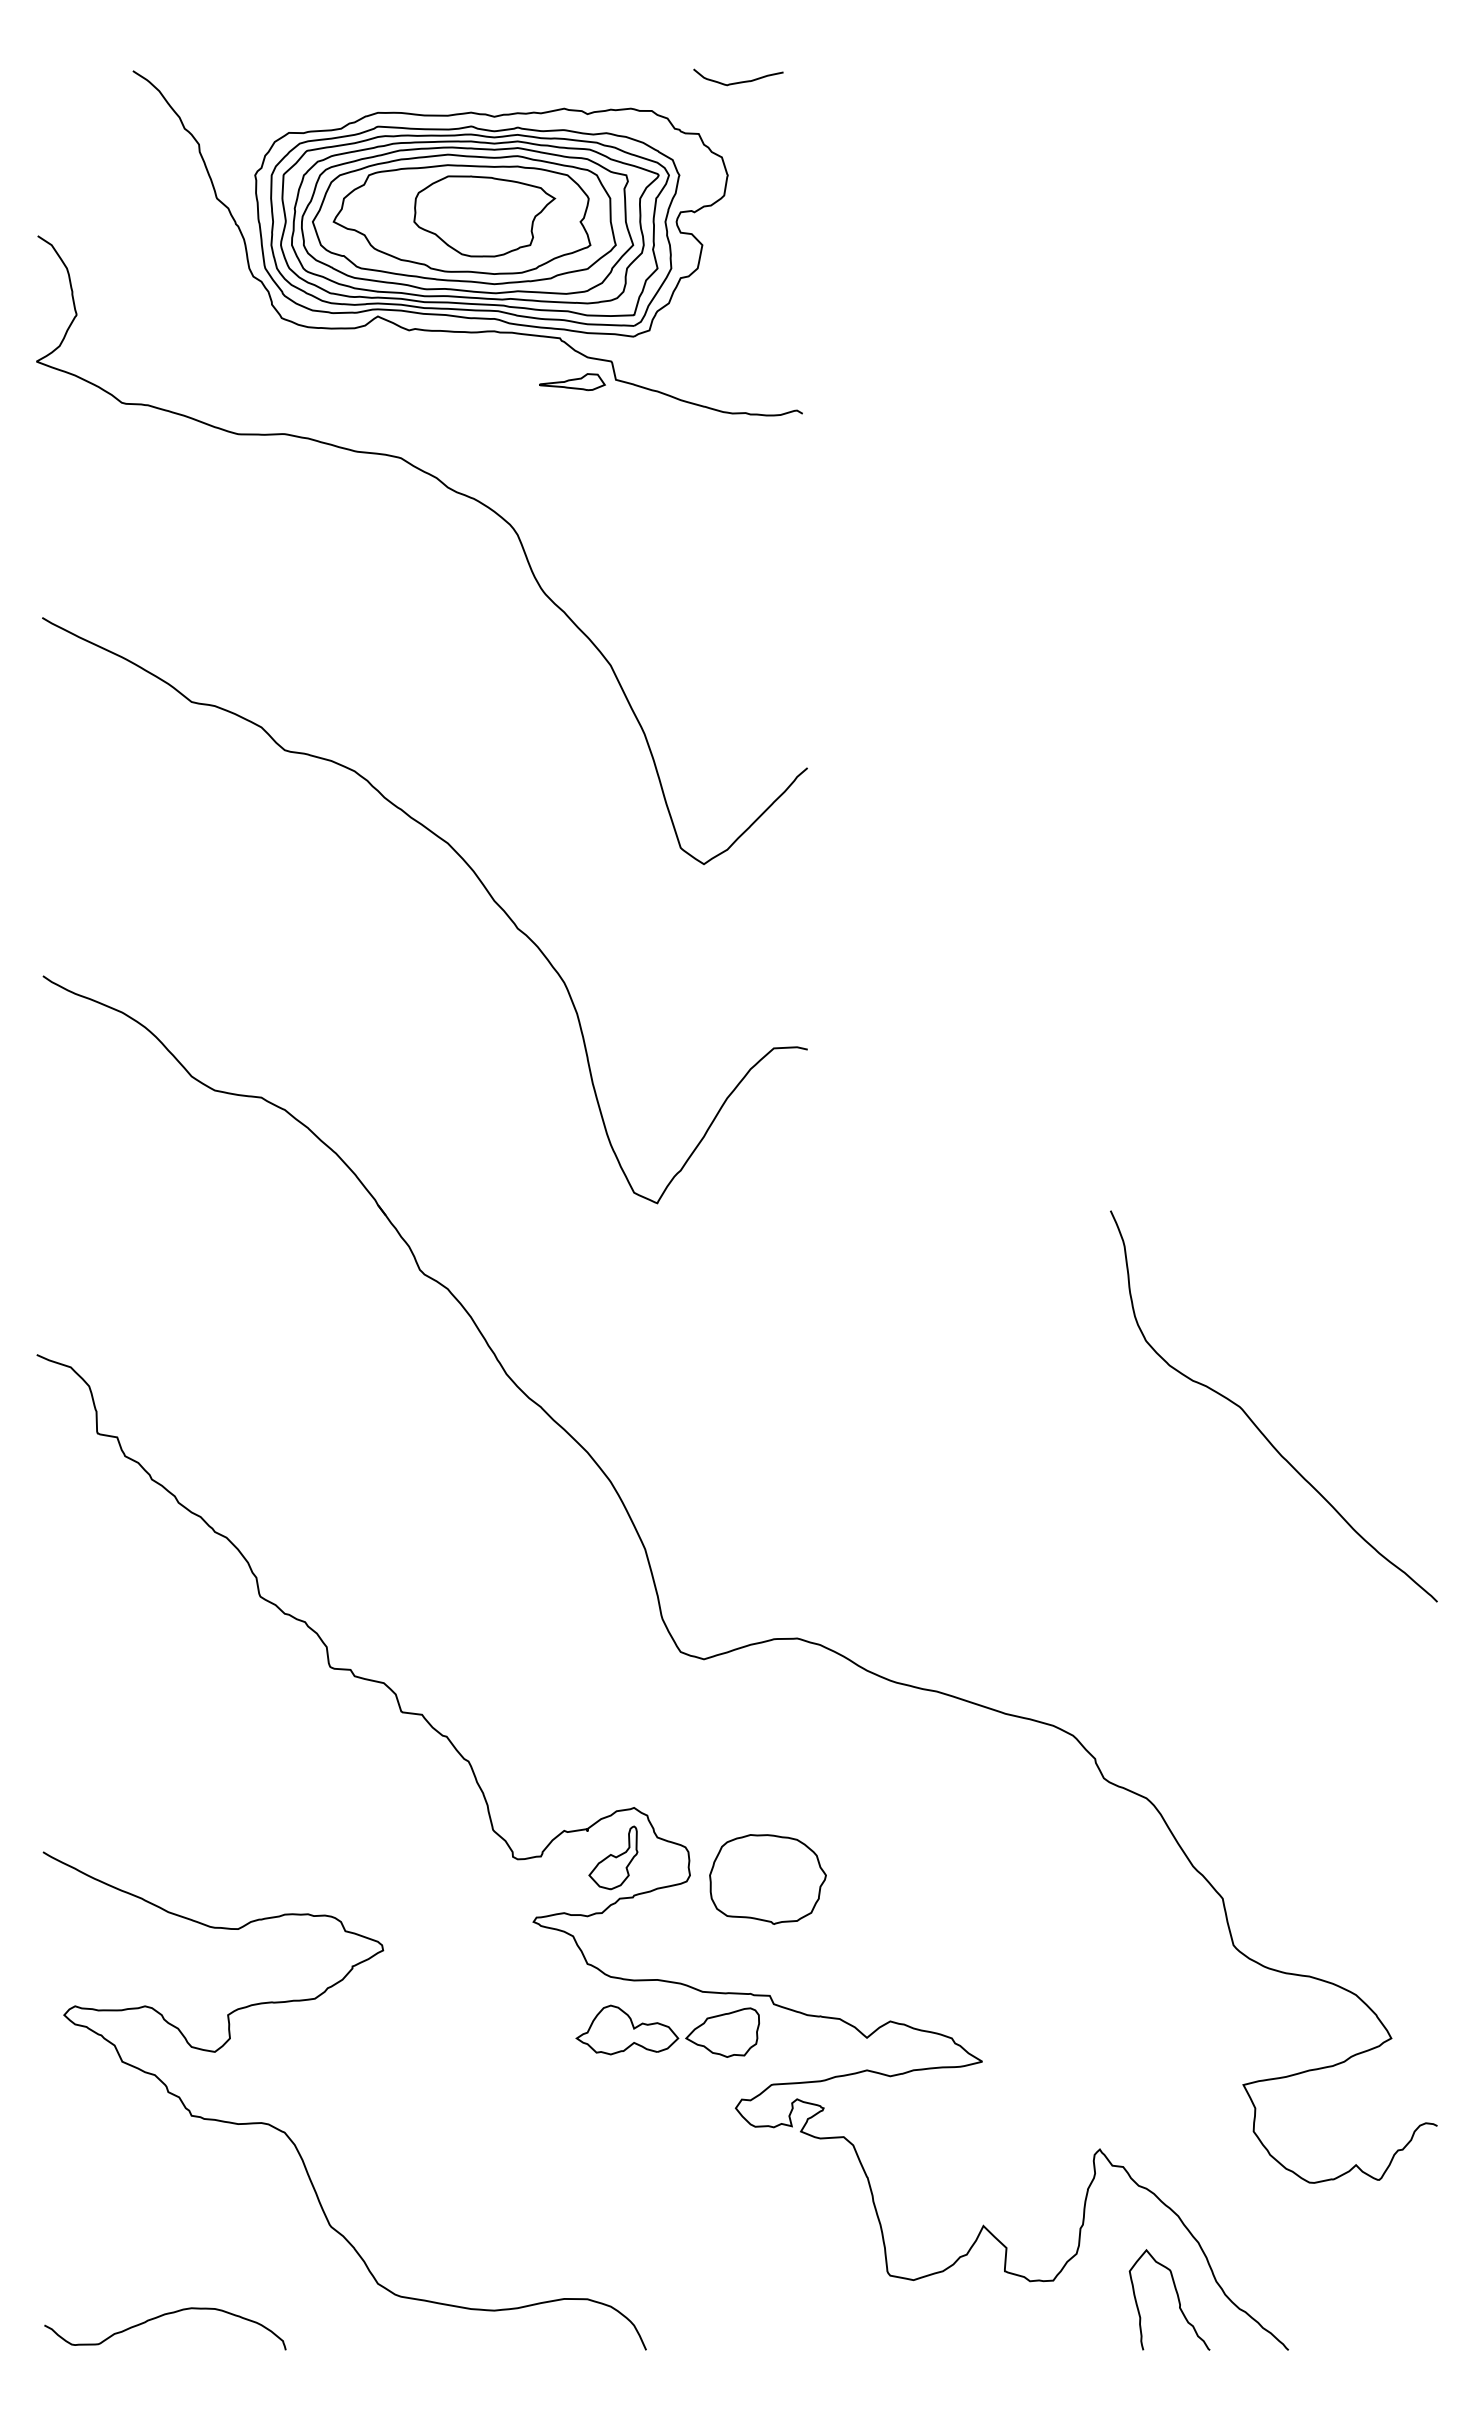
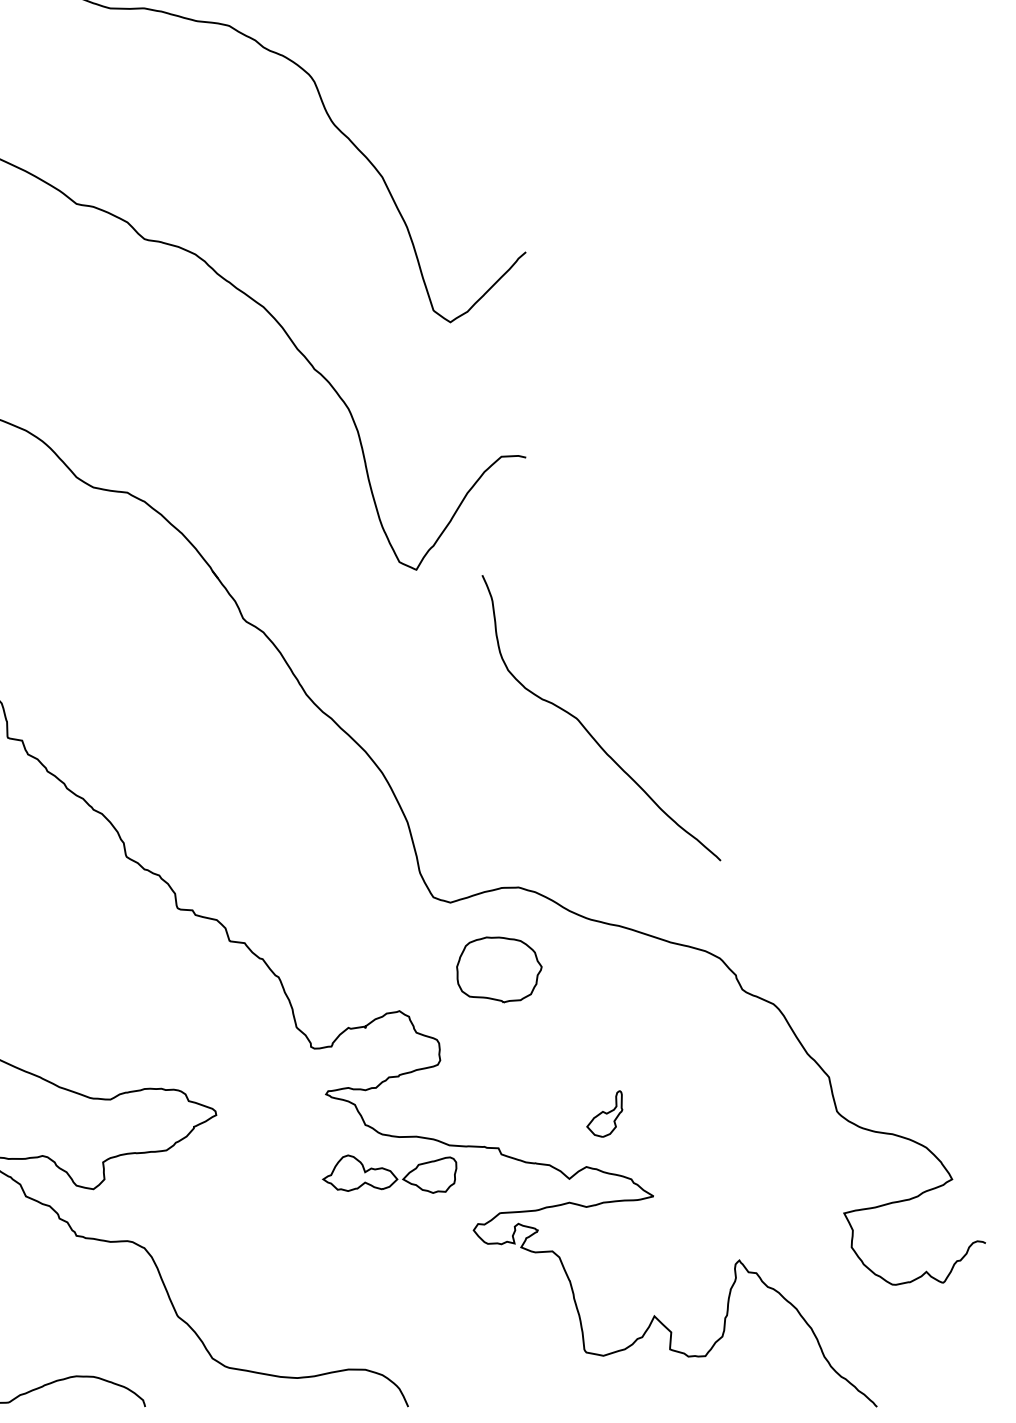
curve: (1255, 1423) -> (588, 730), moved
part: (613, 1857) -> (604, 1113), moved
part: (767, 1879) -> (499, 969), moved
part: (667, 2030) -> (389, 1173), moved
curve: (1177, 2299) -> (796, 1369), removed

